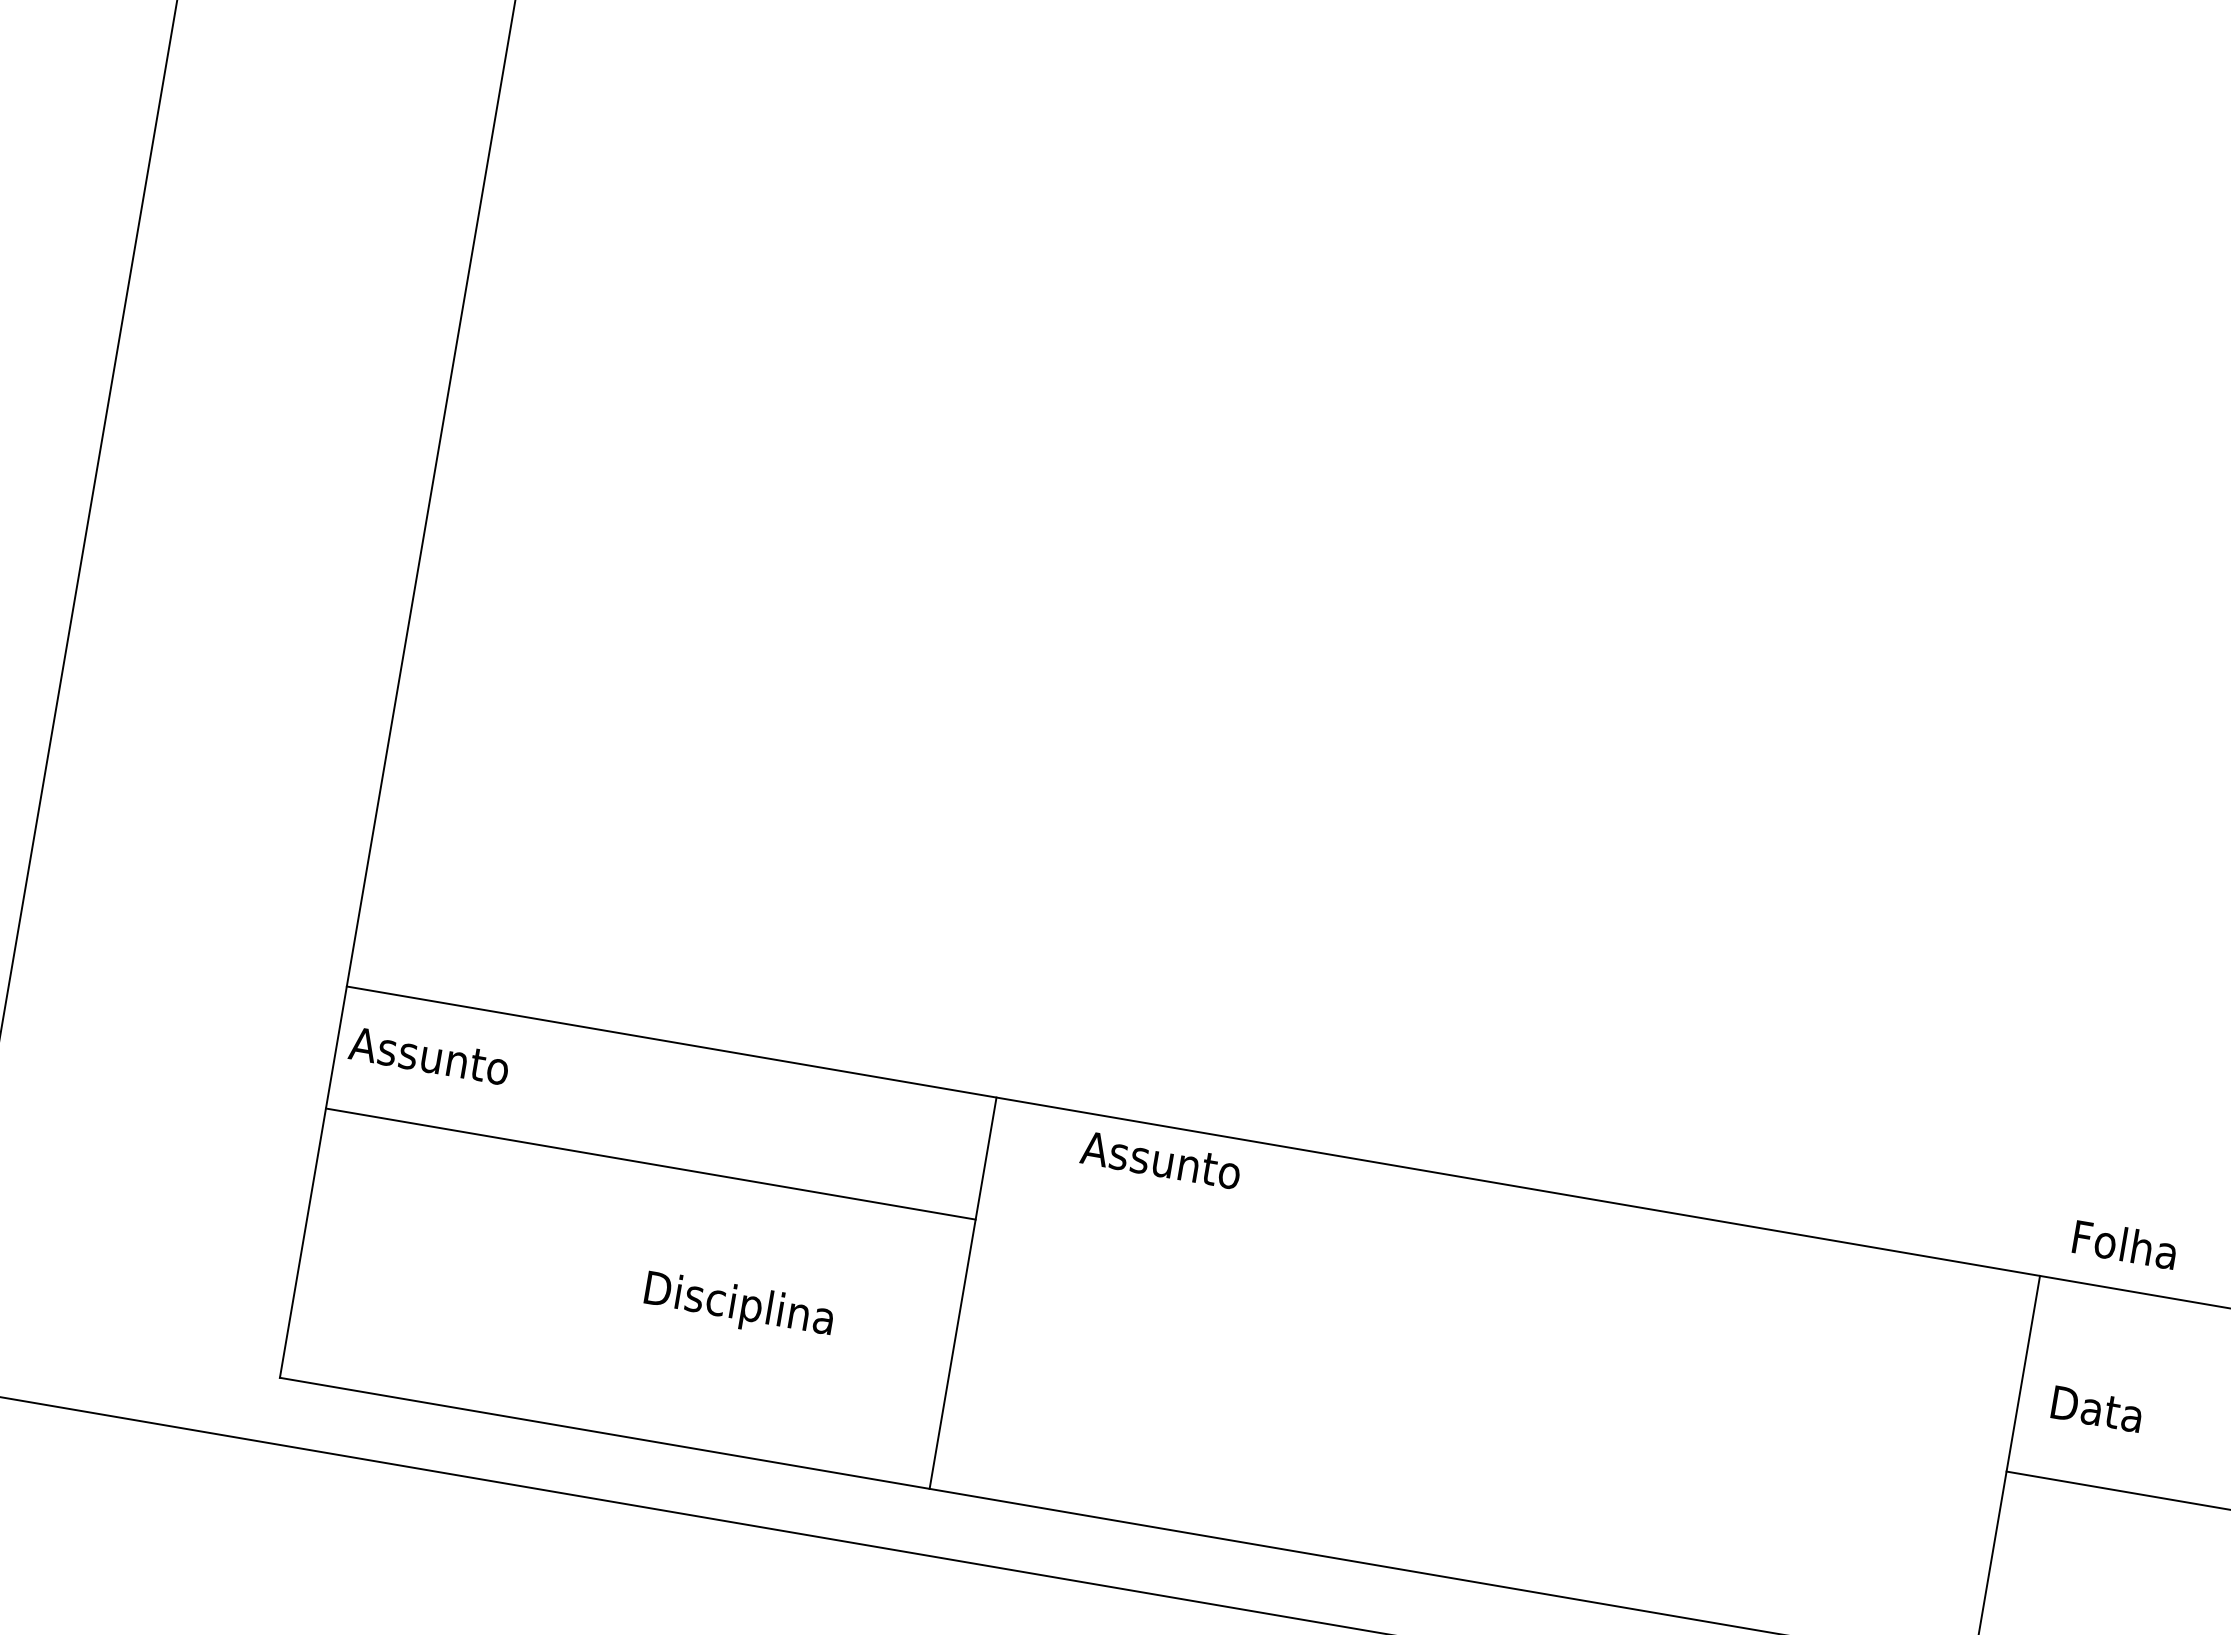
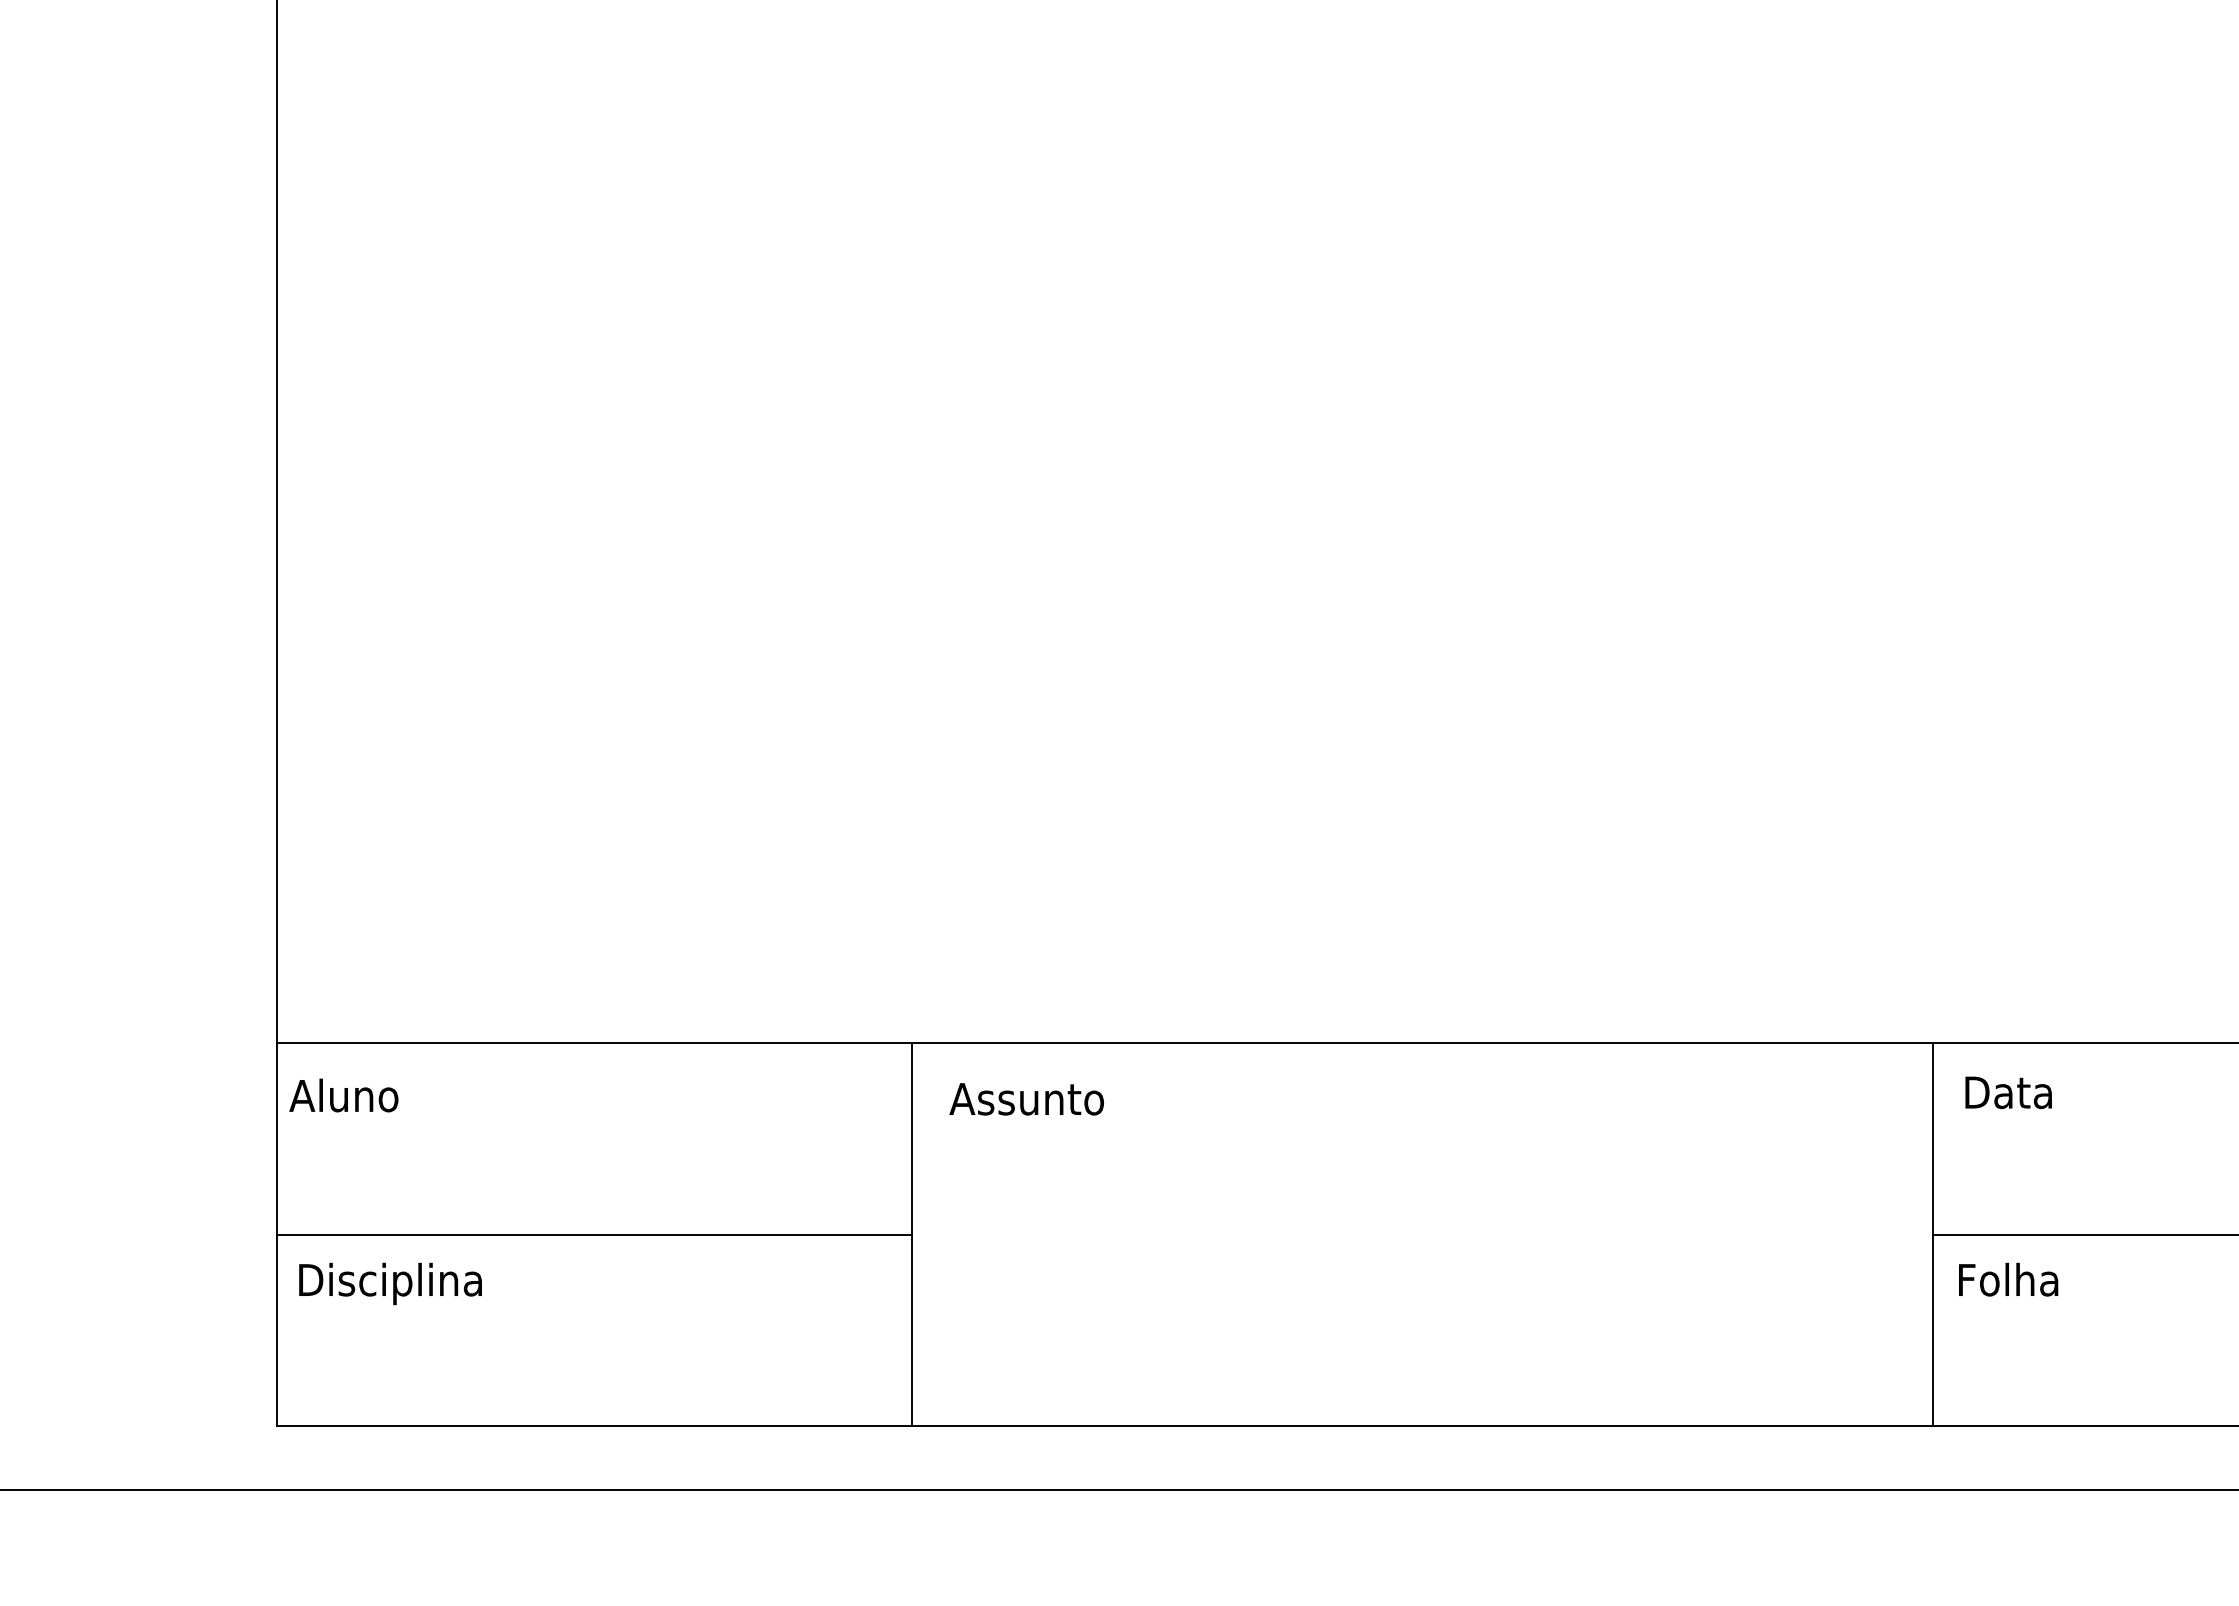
text: (443, 1058) -> (380, 1095), Assunto -> Aluno
text: (1160, 1160) -> (1026, 1099), moved
line: (650, 1163) -> (594, 1234), moved
text: (2125, 1244) -> (2008, 1279), moved
text: (738, 1306) -> (390, 1283), moved
text: (2096, 1409) -> (2008, 1092), moved

